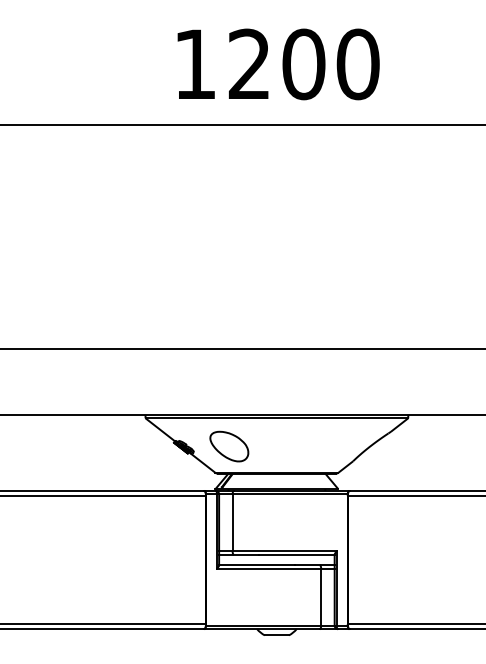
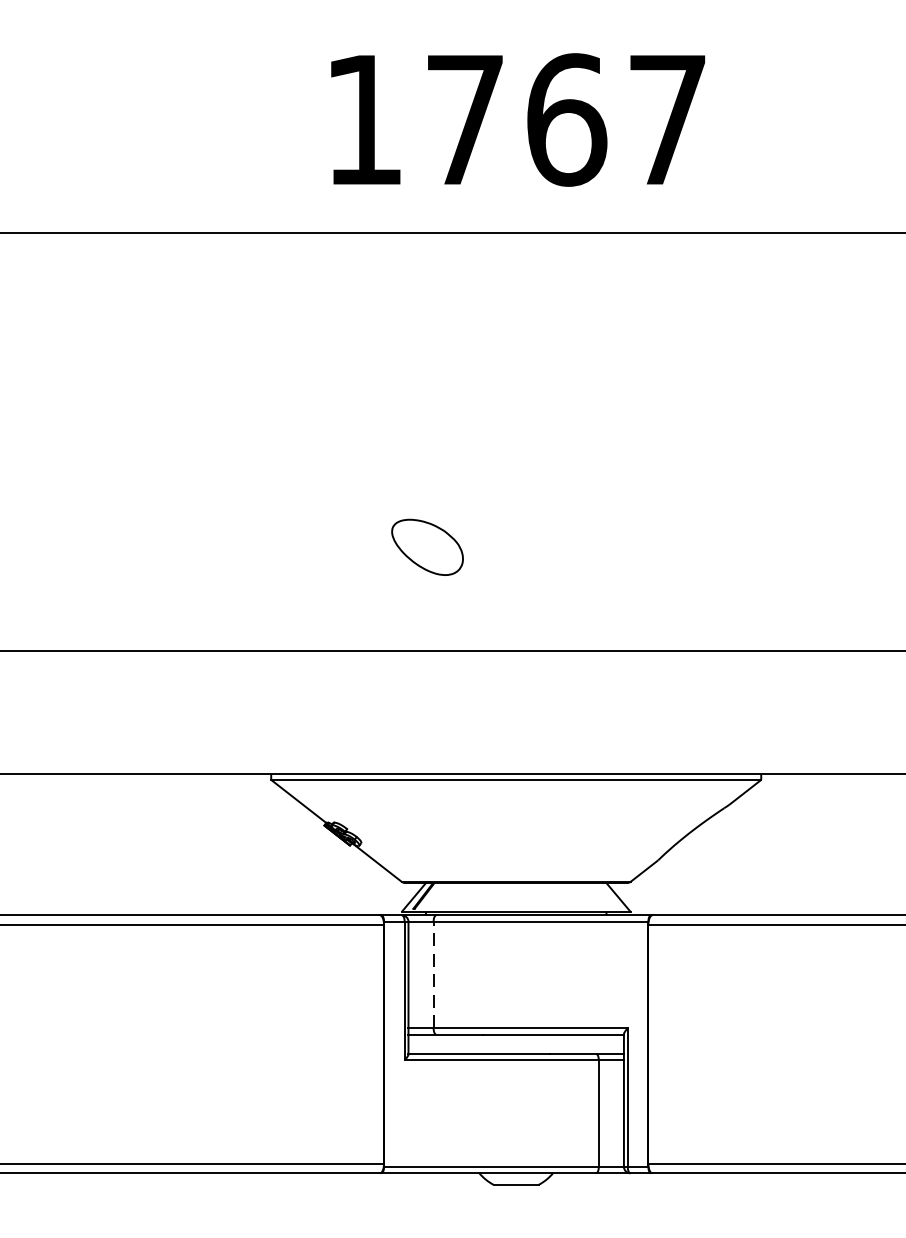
text: (303, 64) -> (565, 120), 1200 -> 1767
part: (229, 446) -> (427, 547), moved
line: (232, 522) -> (433, 974), solid -> dashed

